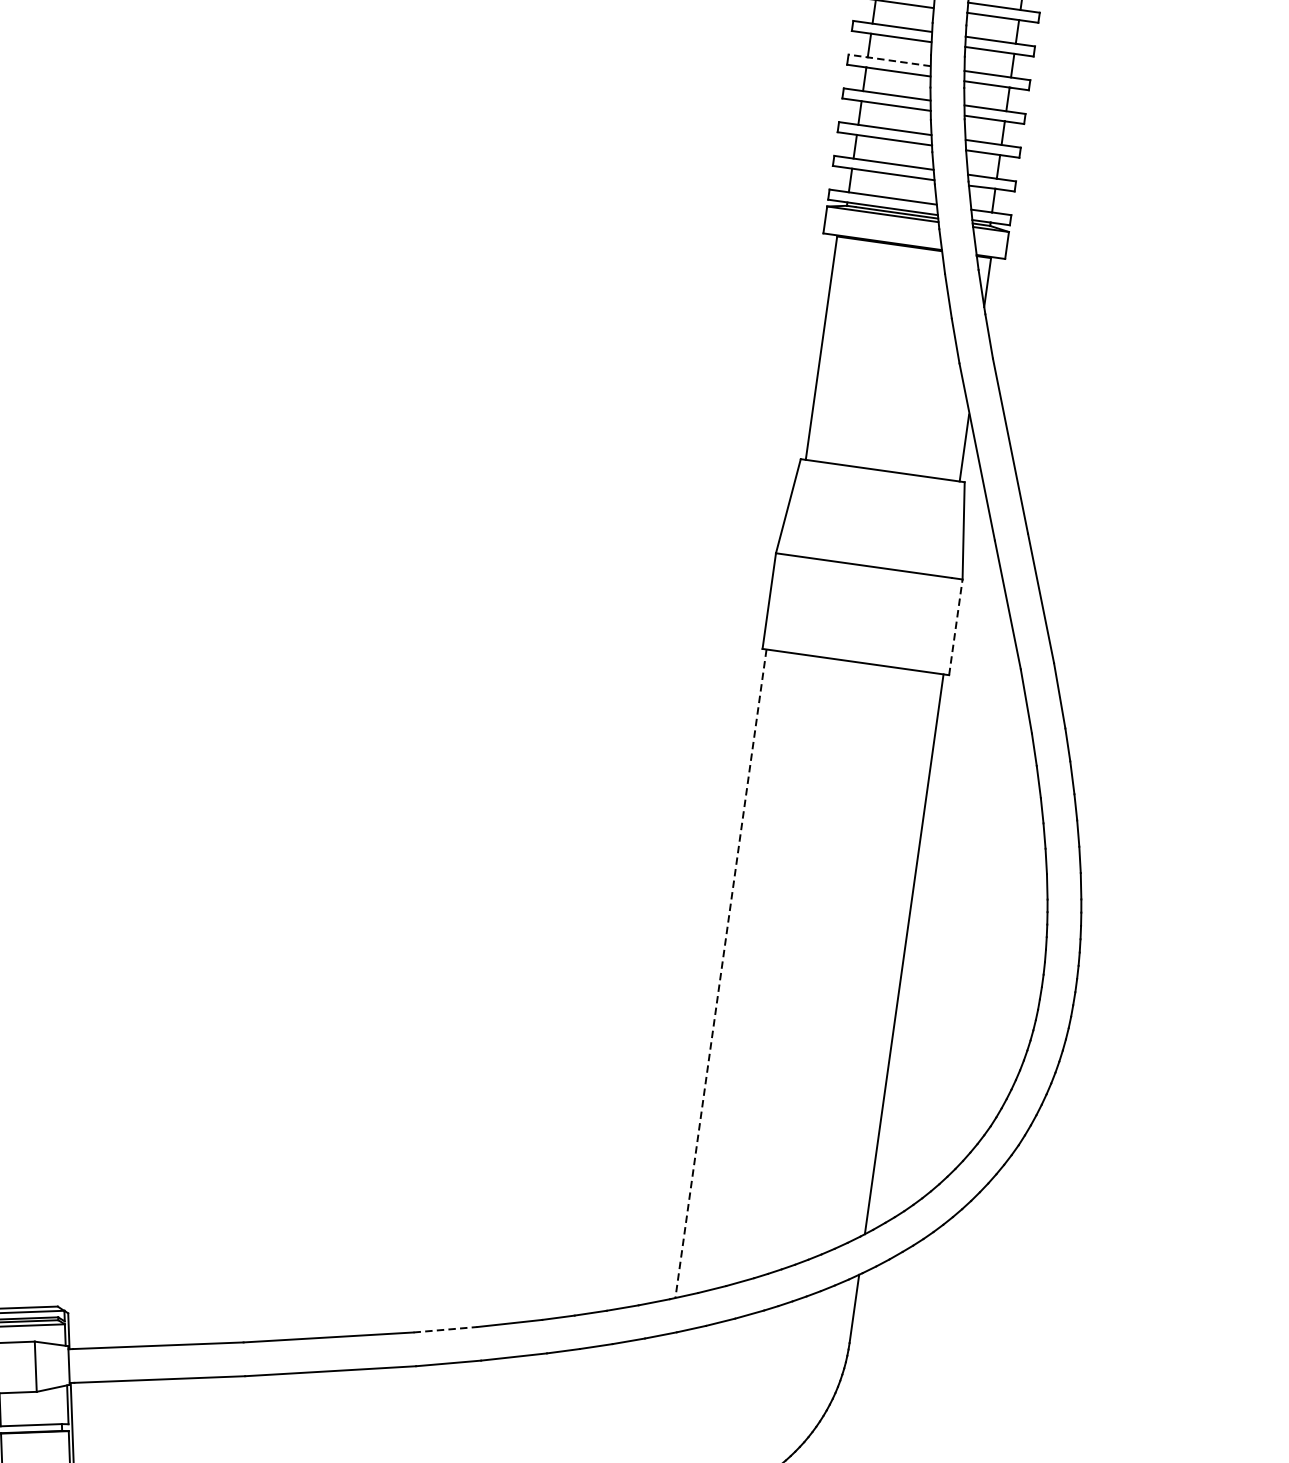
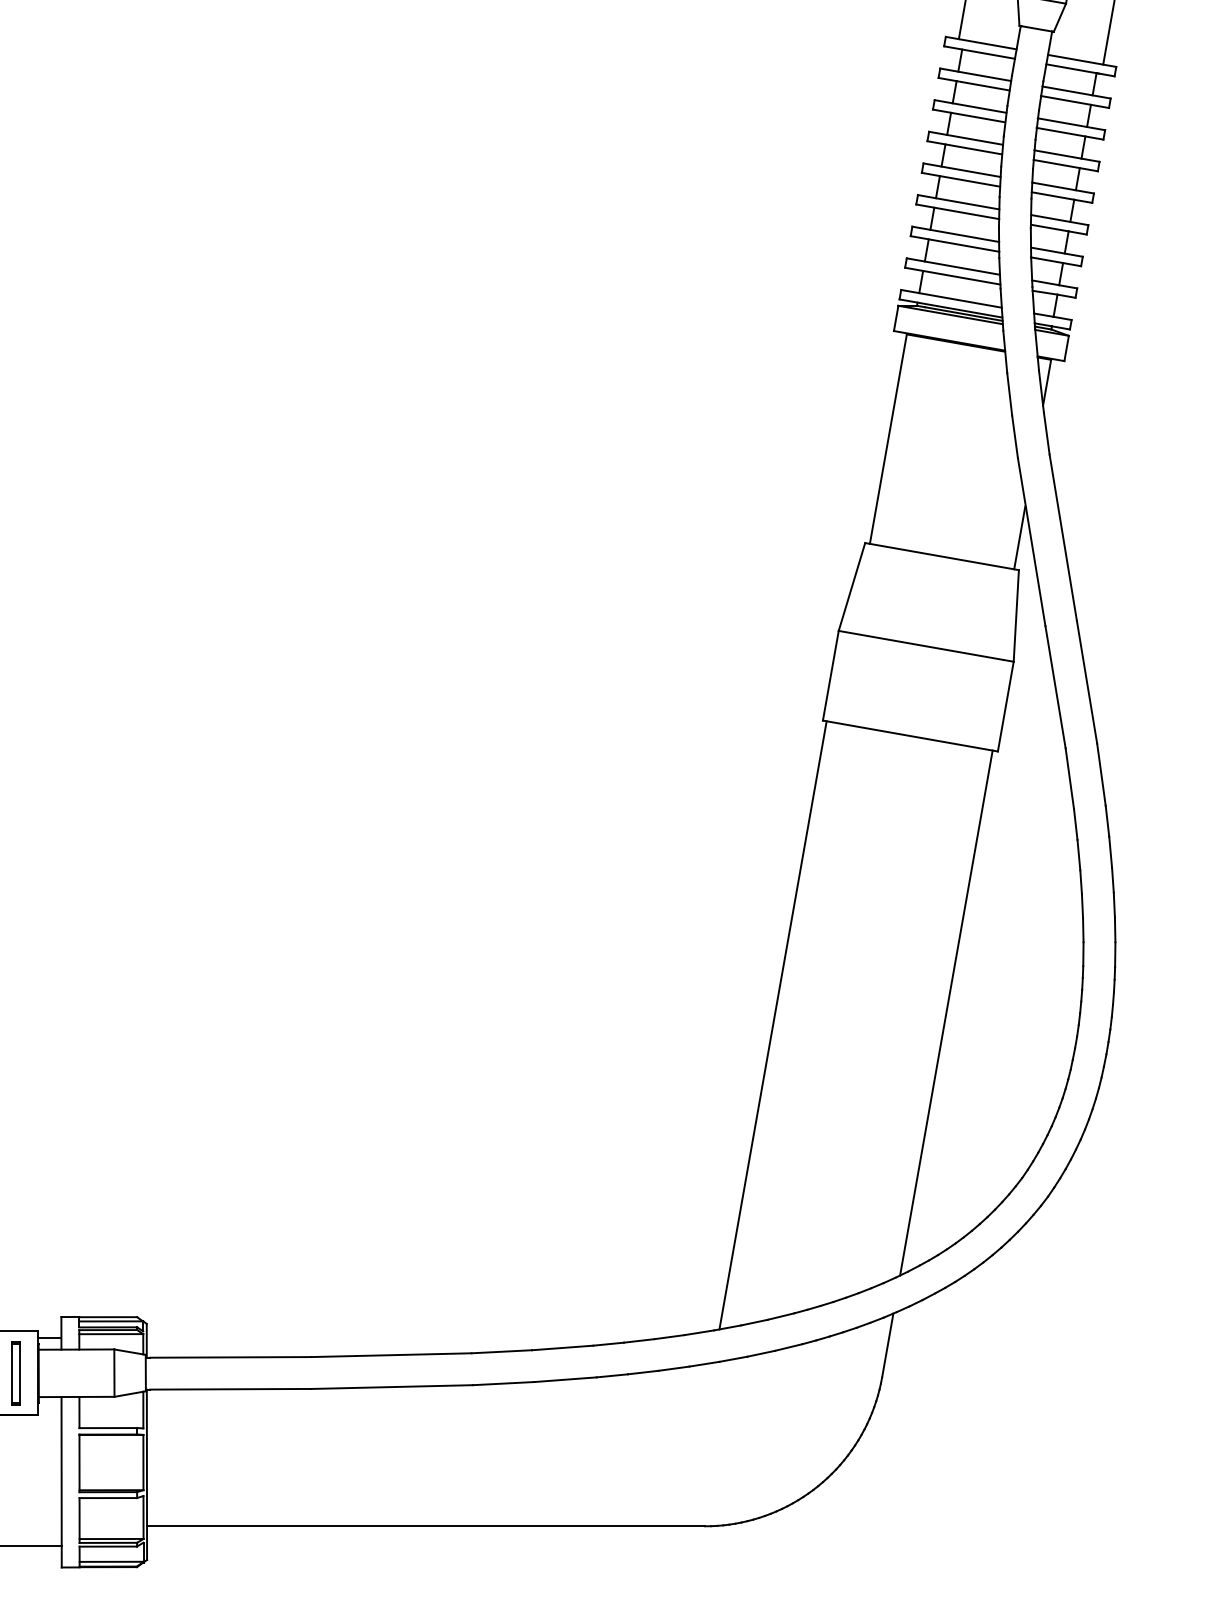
line: (889, 60) -> (961, 170), dashed -> solid
line: (955, 627) -> (1005, 706), dashed -> solid
line: (721, 973) -> (773, 1025), dashed -> solid
line: (446, 1329) -> (502, 1351), dashed -> solid

